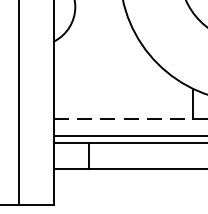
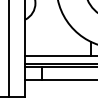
line: (124, 119) -> (58, 56), dashed -> solid

